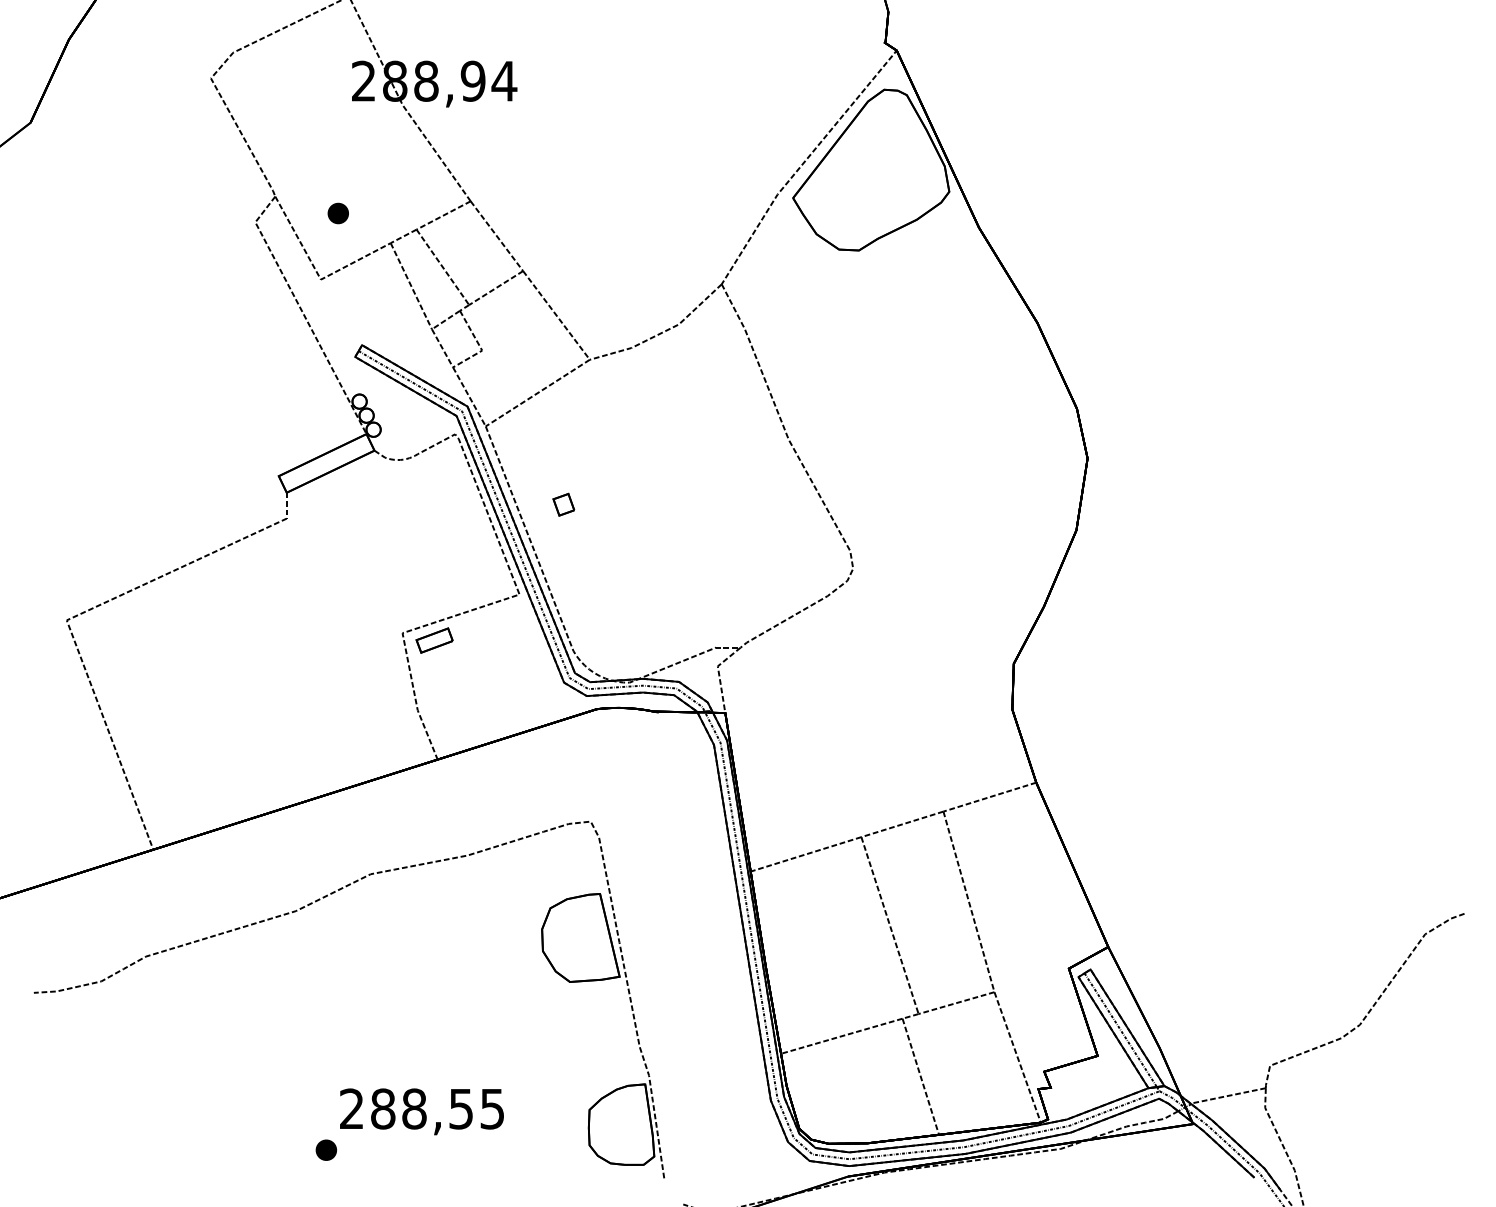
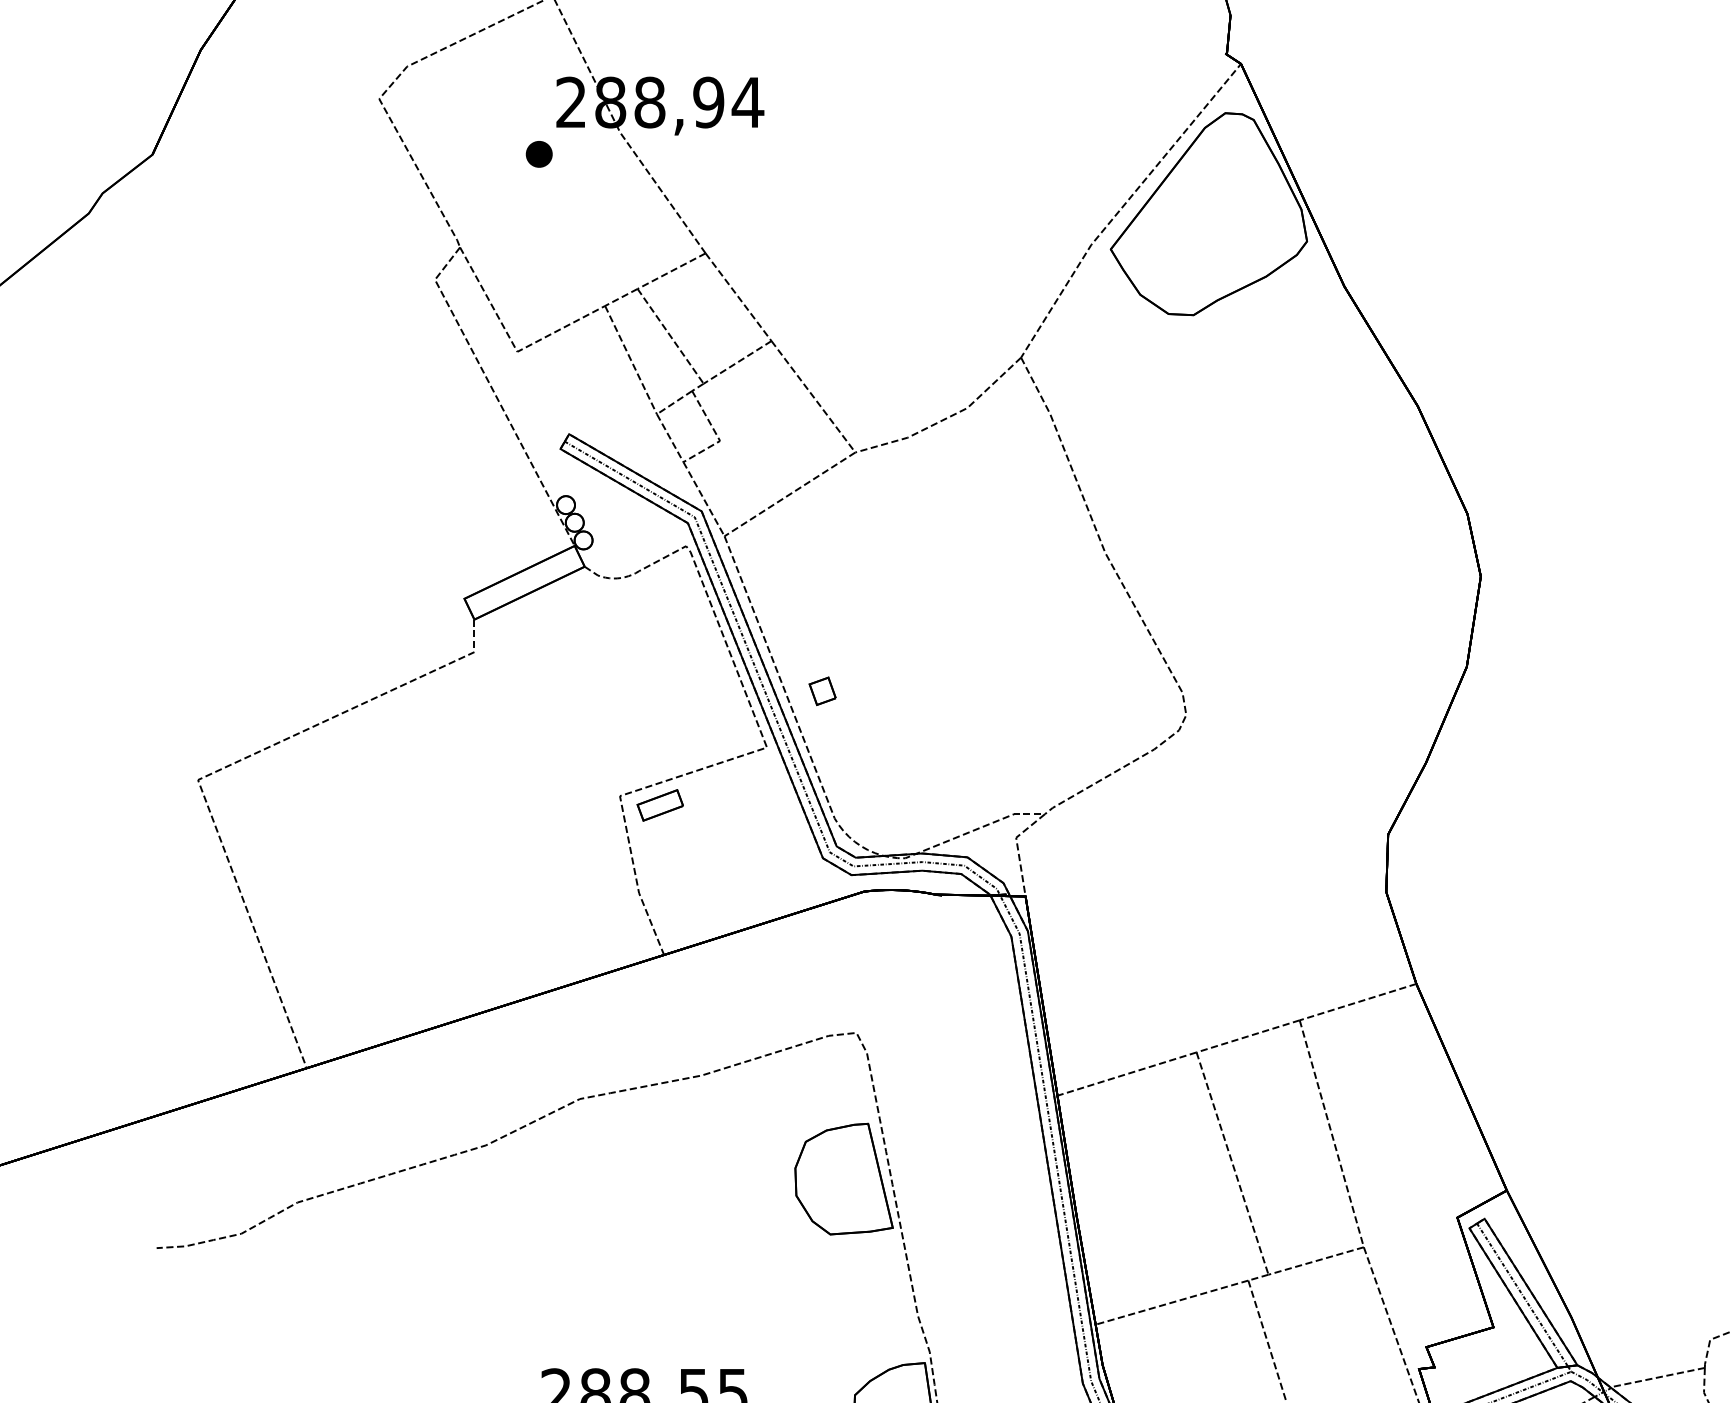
part: (337, 213) -> (538, 154), moved
part: (563, 504) -> (822, 690), moved

